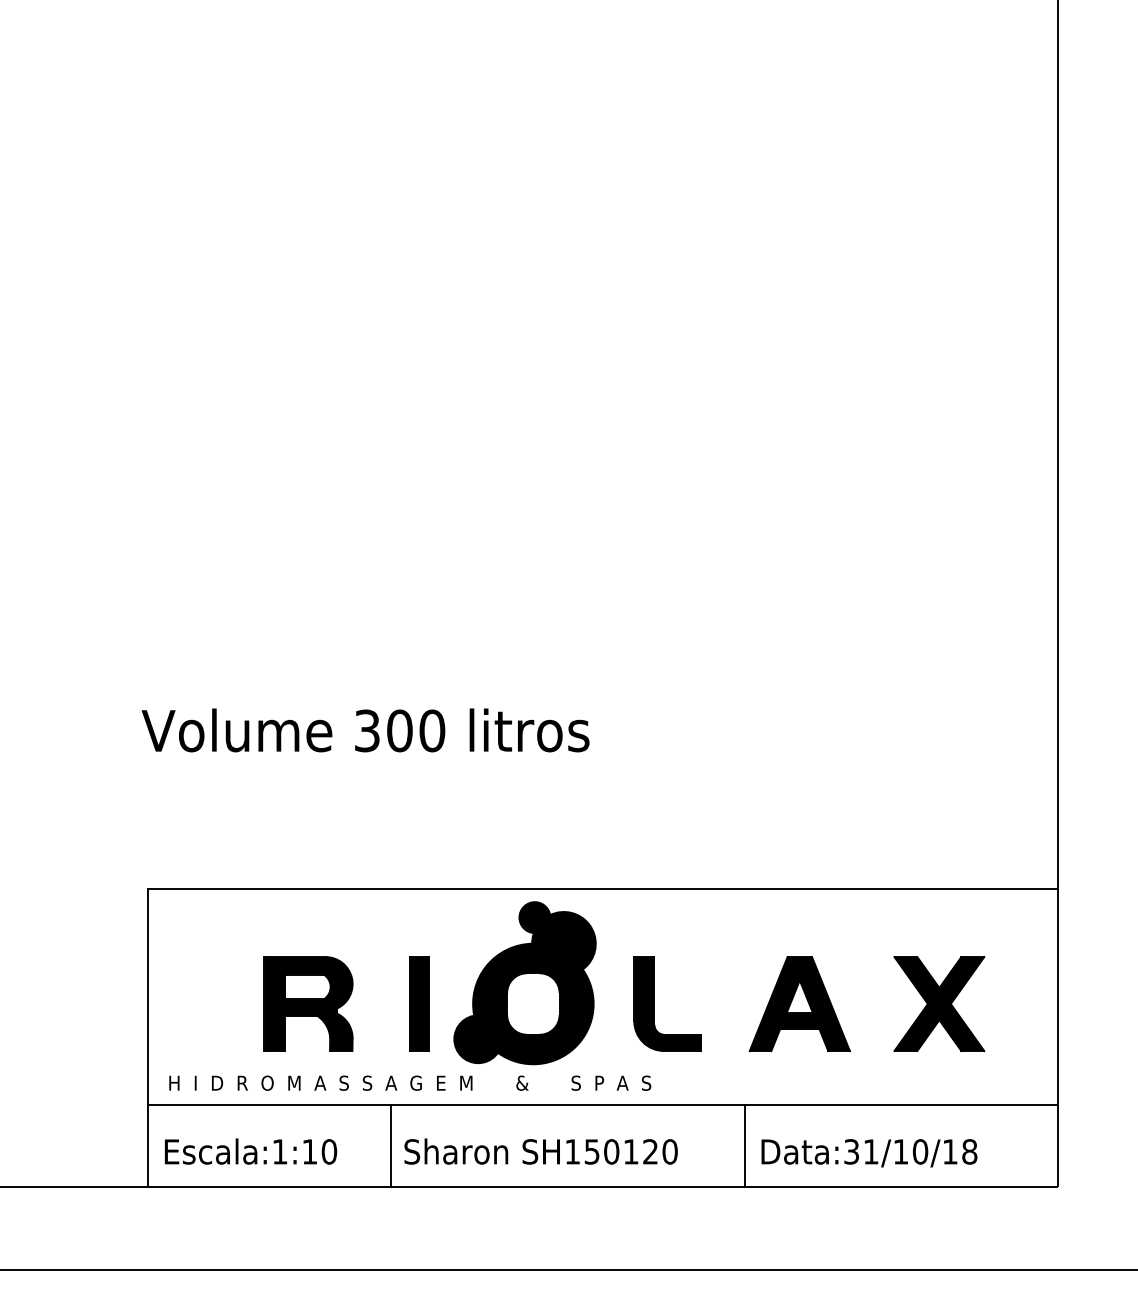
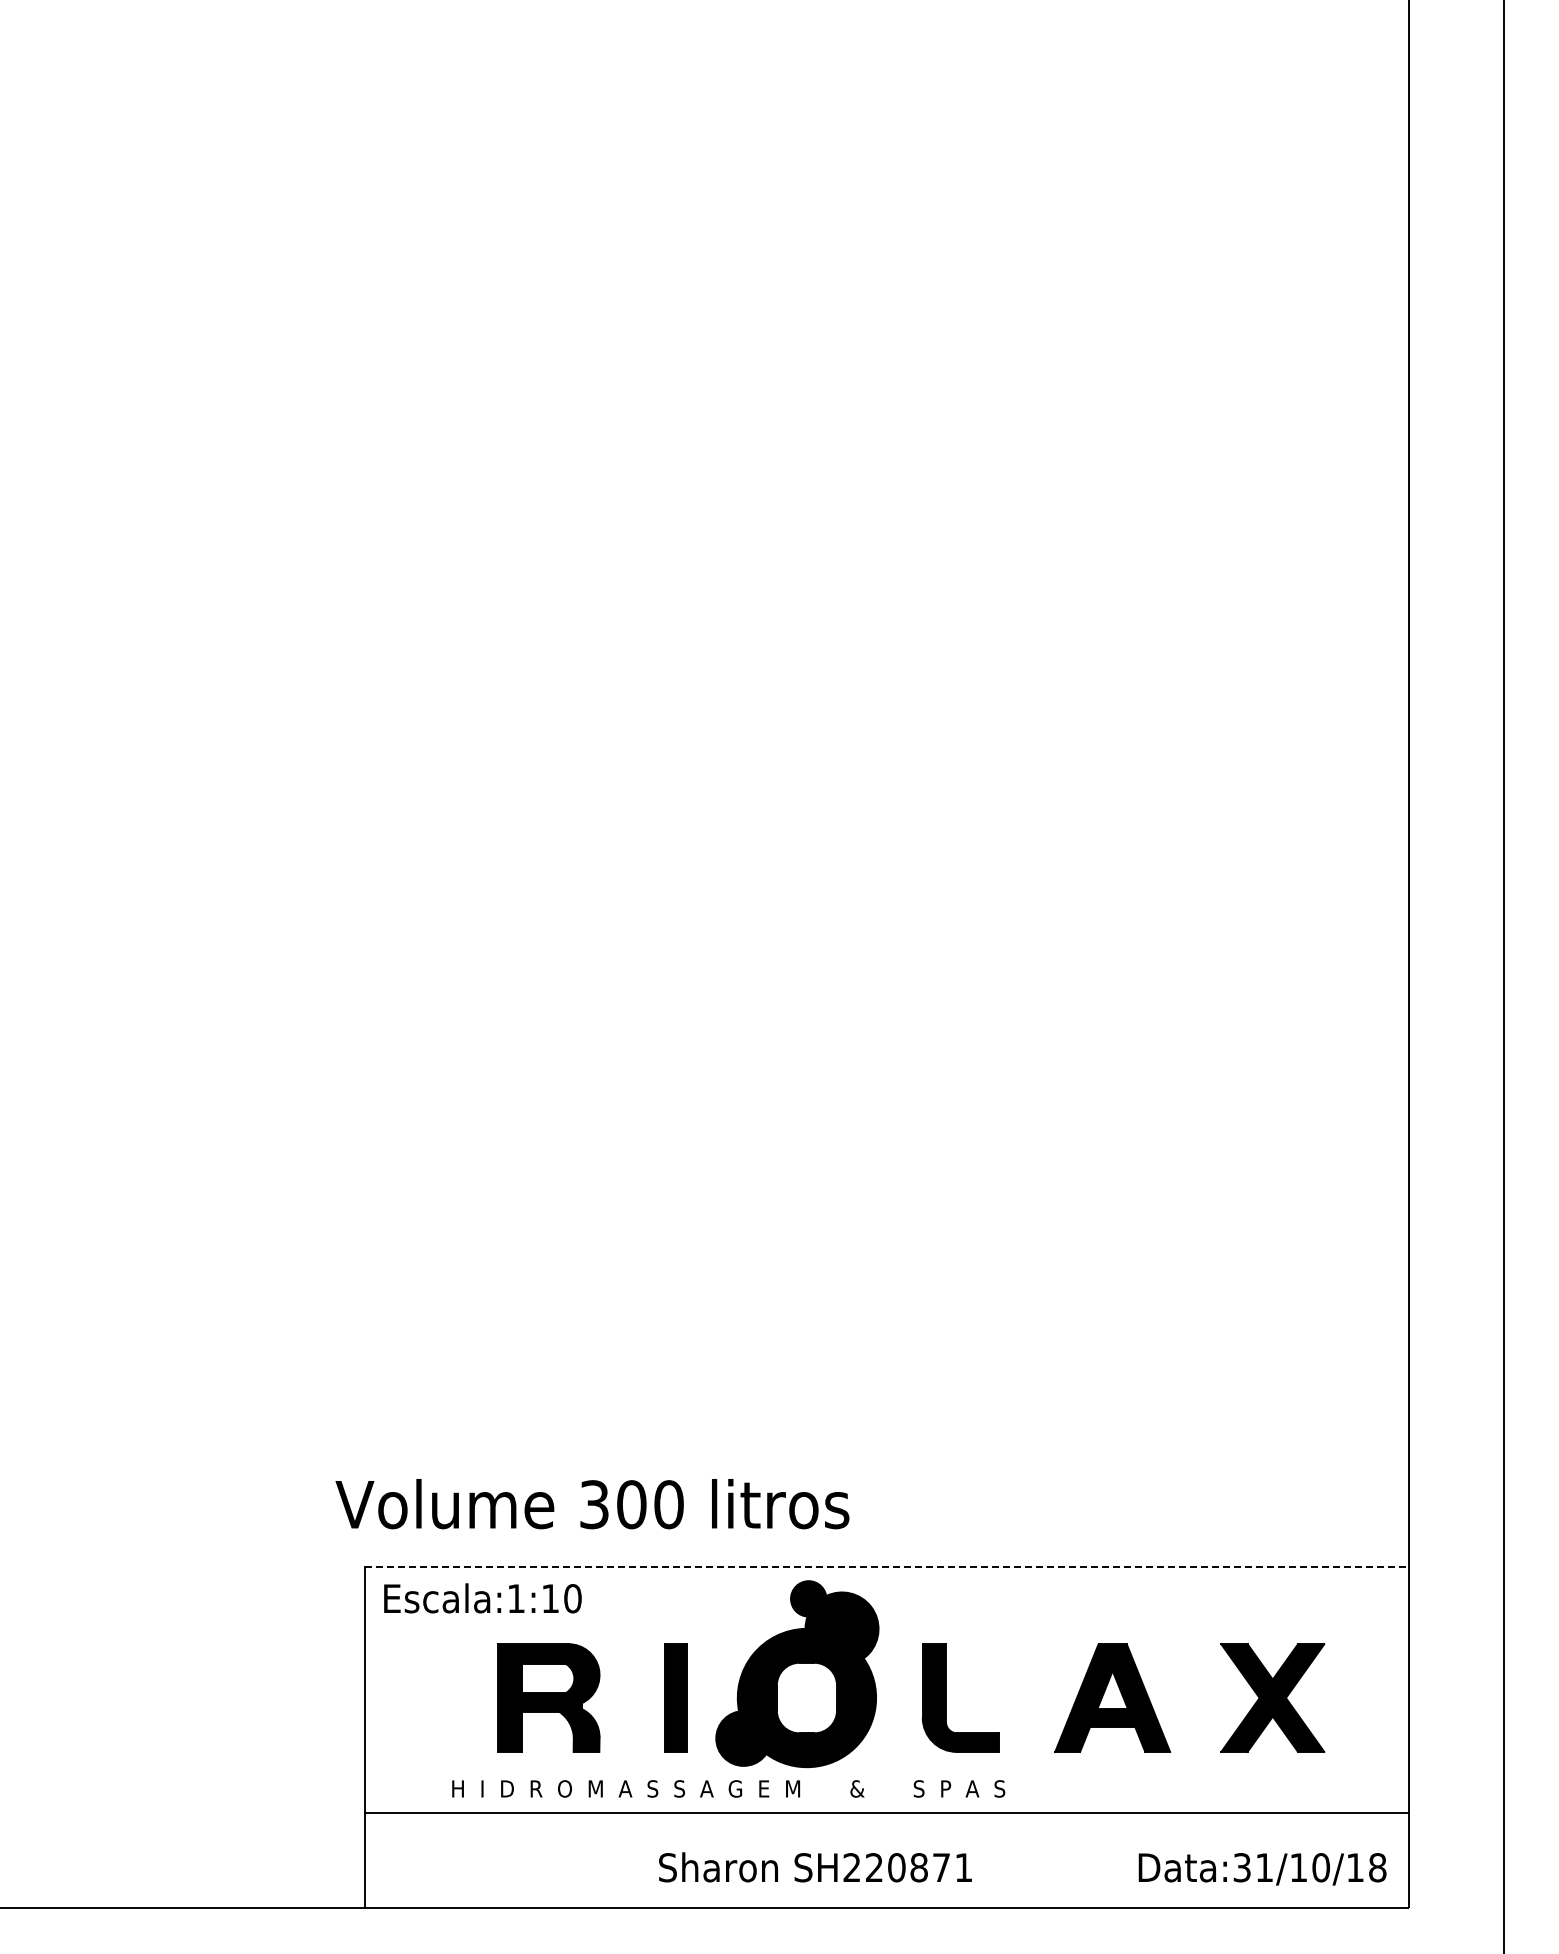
text: (365, 730) -> (592, 1504), moved
line: (603, 889) -> (887, 1566), solid -> dashed
text: (410, 1082) -> (728, 1788), moved
line: (390, 1145) -> (643, 1860), removed
line: (745, 1145) -> (1050, 1860), removed
text: (250, 1151) -> (482, 1598), moved
text: (620, 1151) -> (907, 1867), SH150120 -> SH220871
text: (869, 1153) -> (1262, 1869), moved

